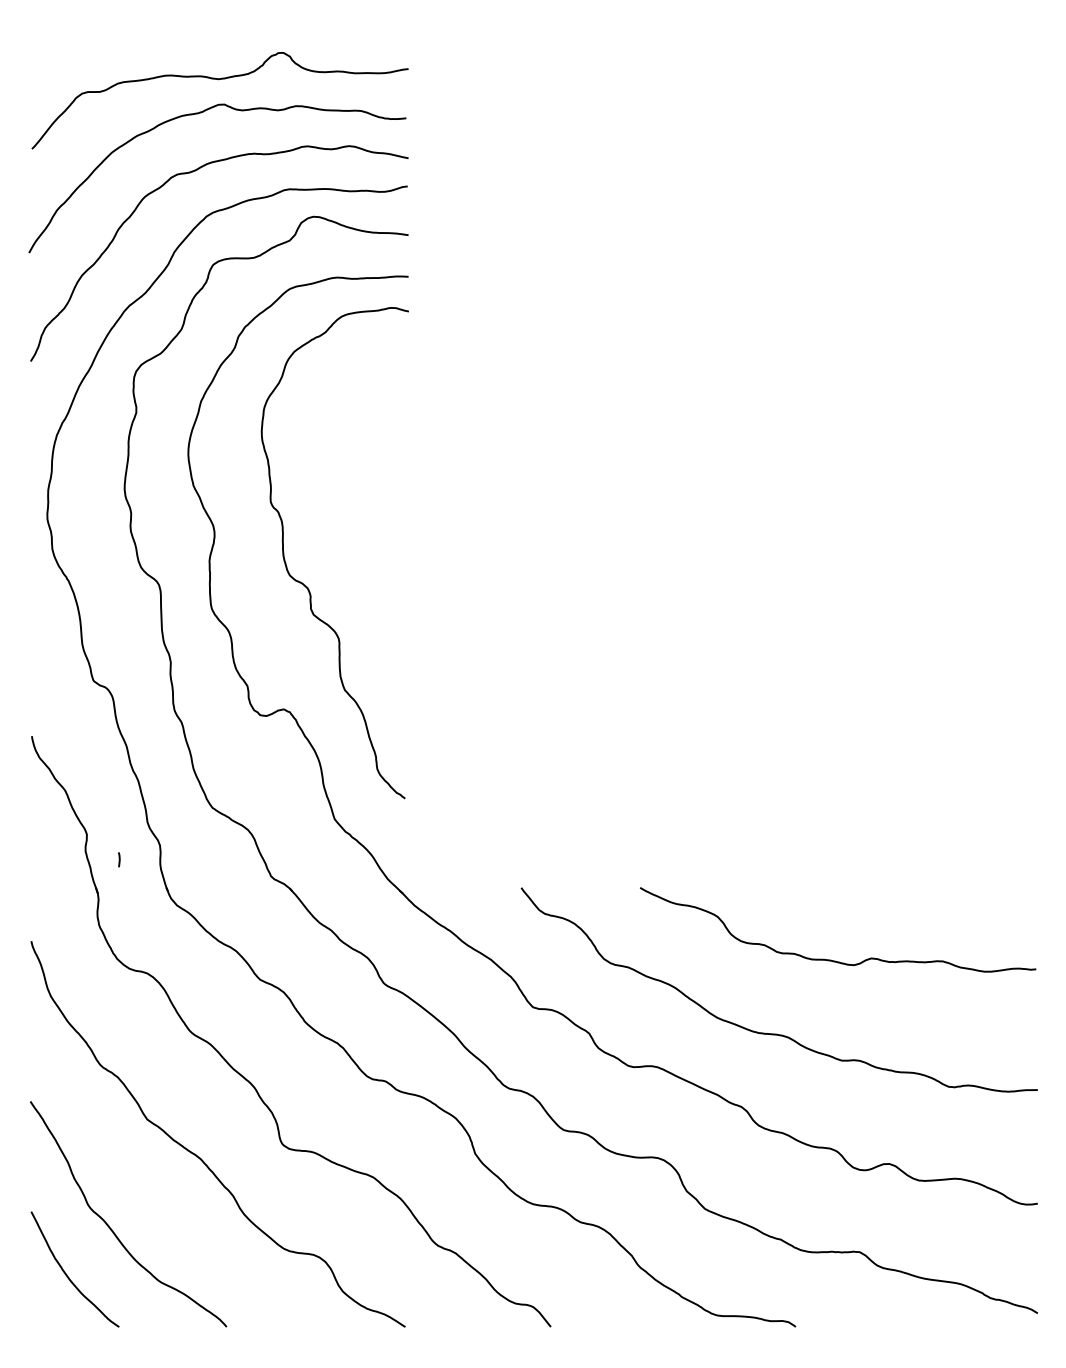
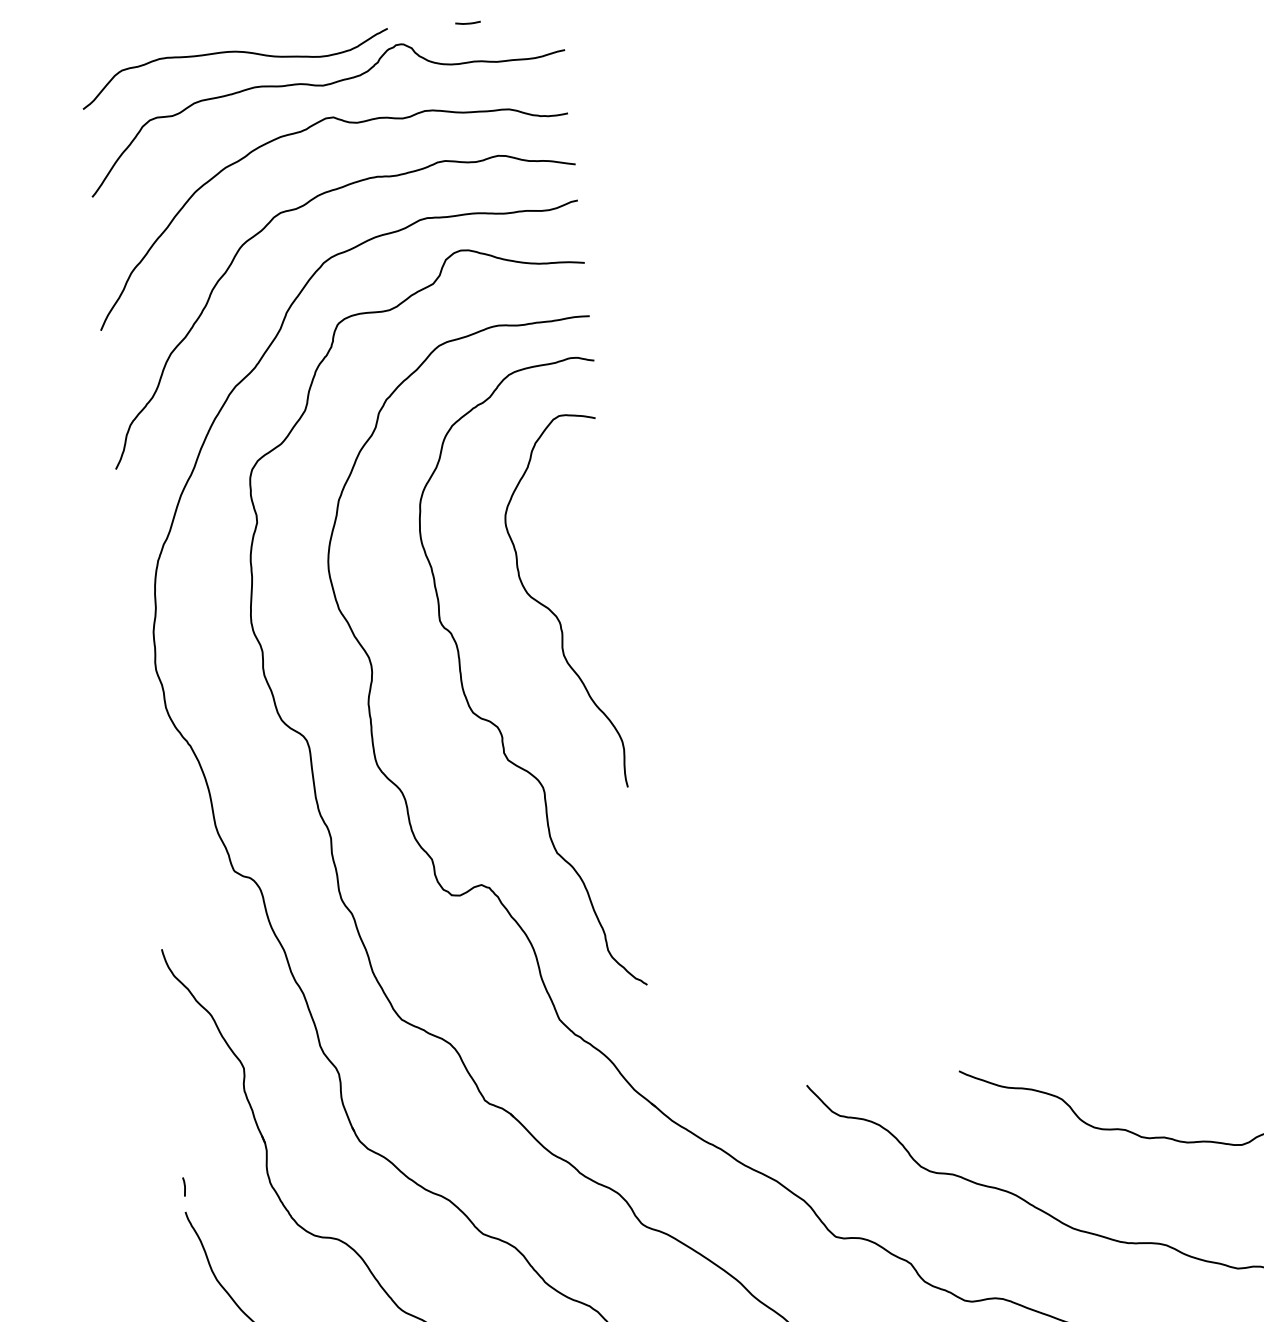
line: (335, 40) -> (468, 22), added
curve: (151, 47) -> (233, 52), added
curve: (359, 503) -> (553, 612), added
line: (119, 859) -> (184, 1186), moved

